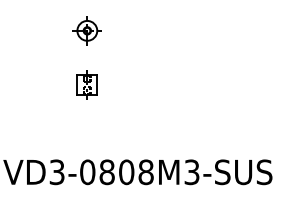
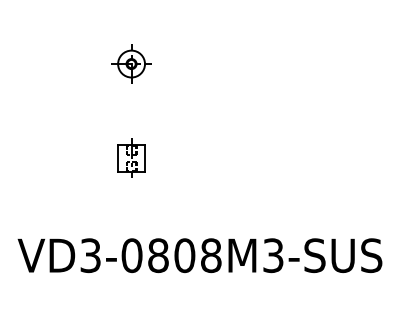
part: (87, 84) -> (131, 157), moved

